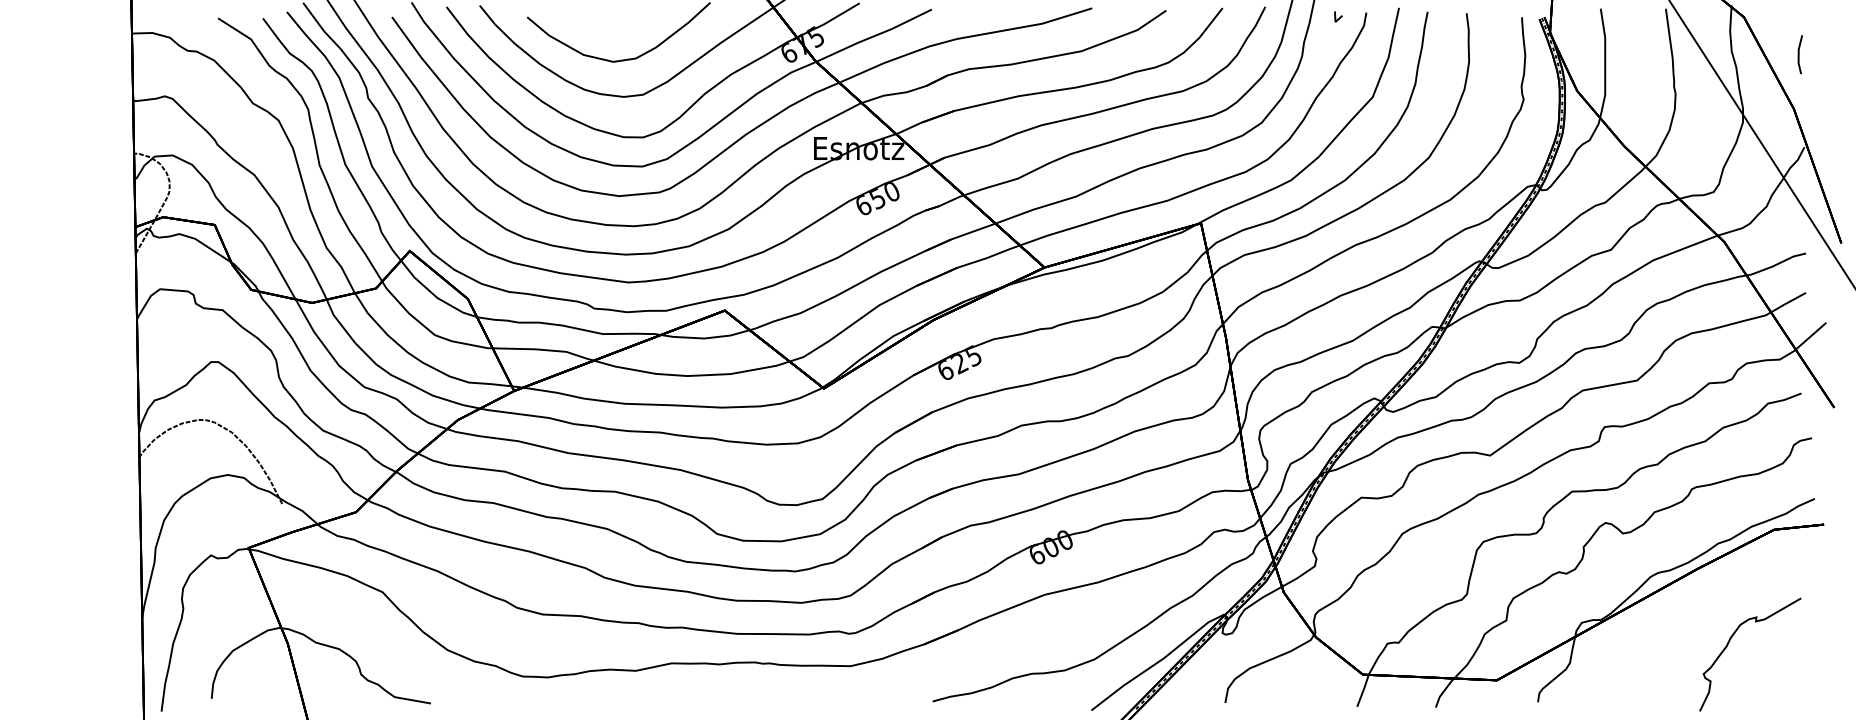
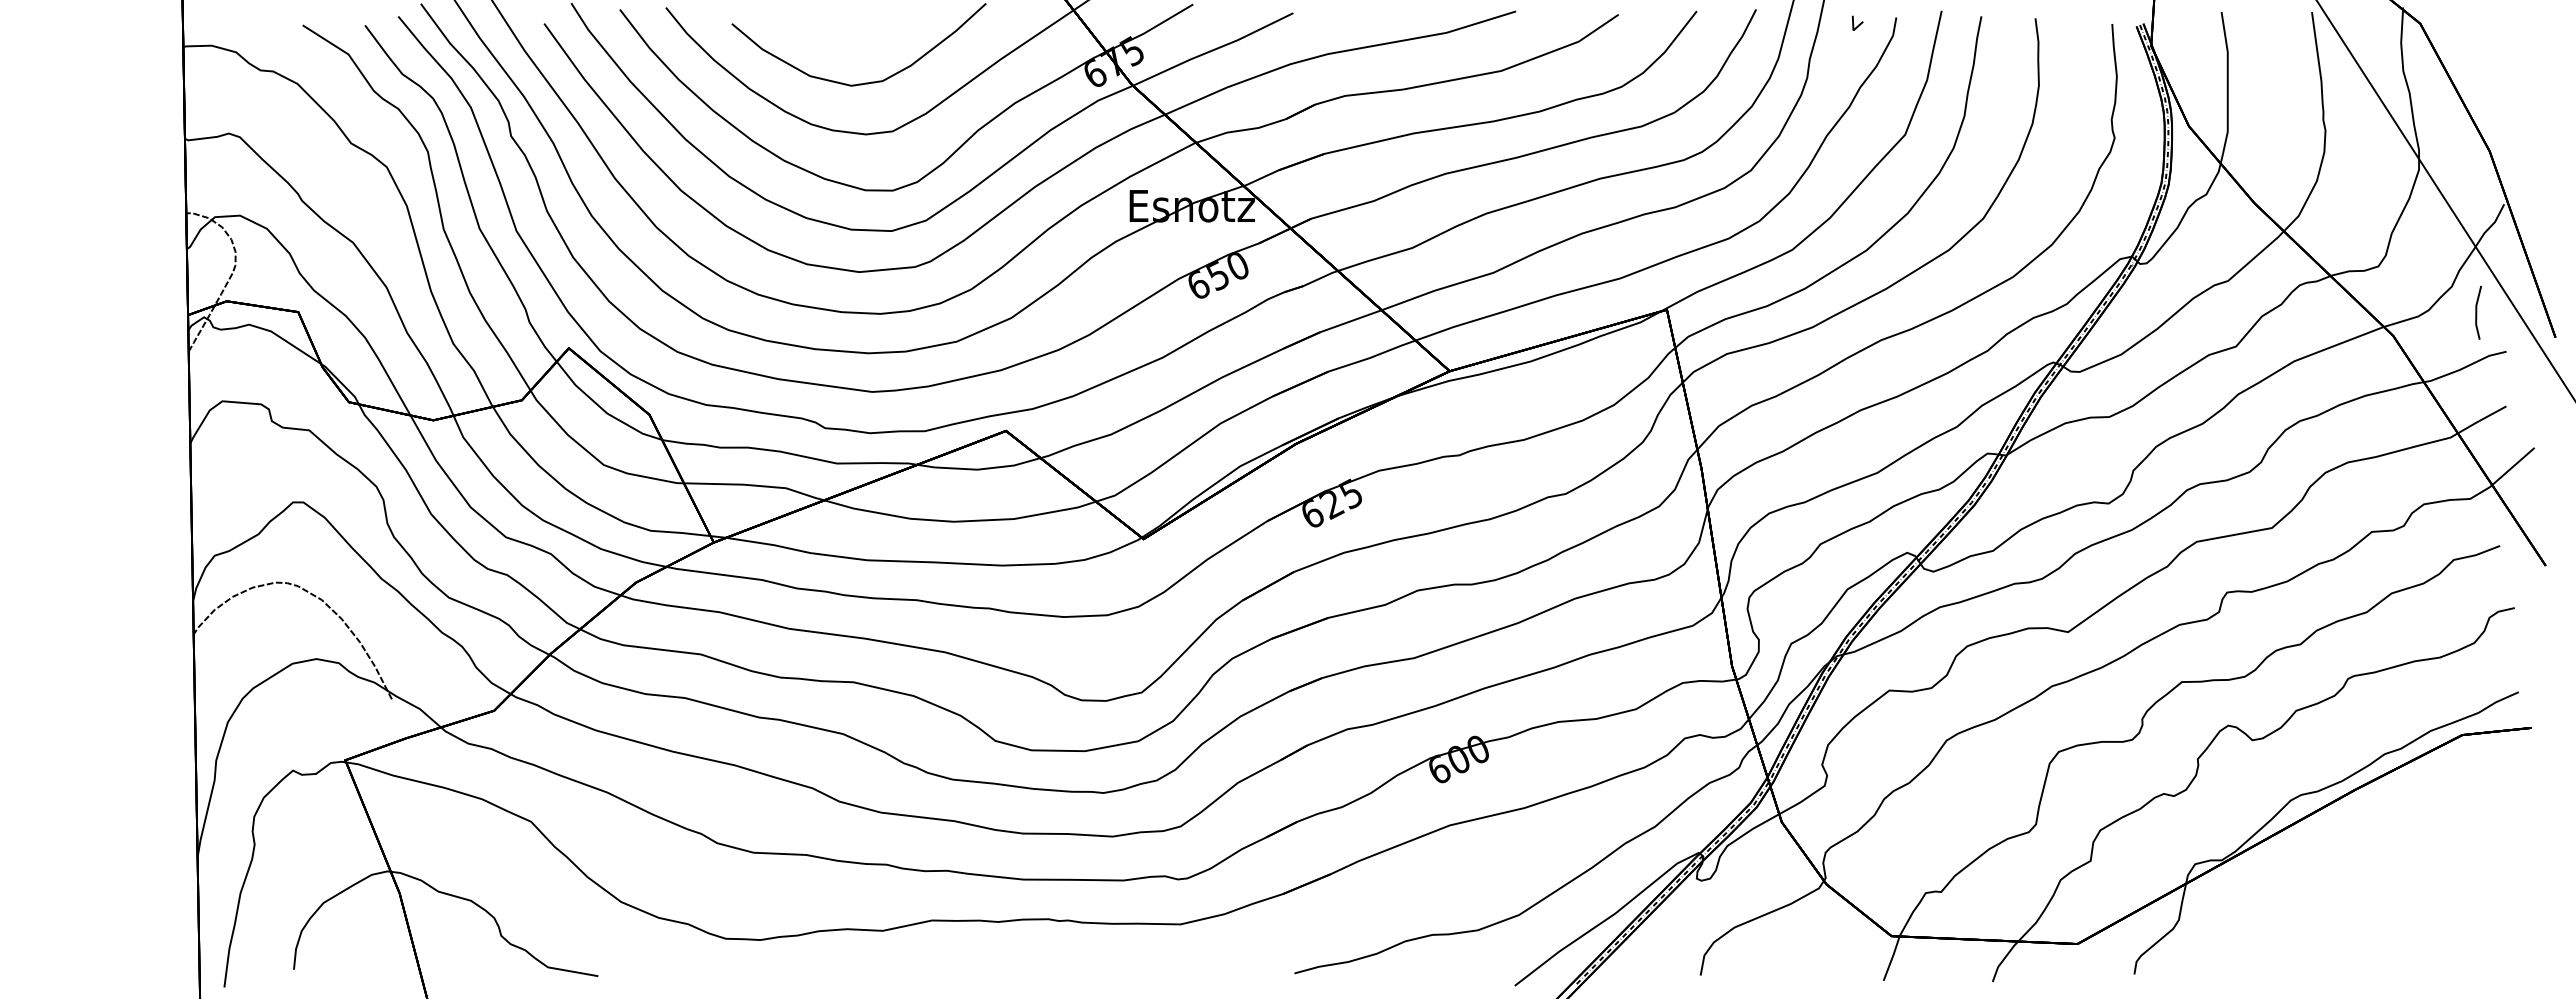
line: (1799, 54) -> (2477, 312), moved
curve: (1728, 644) -> (2398, 894), removed

